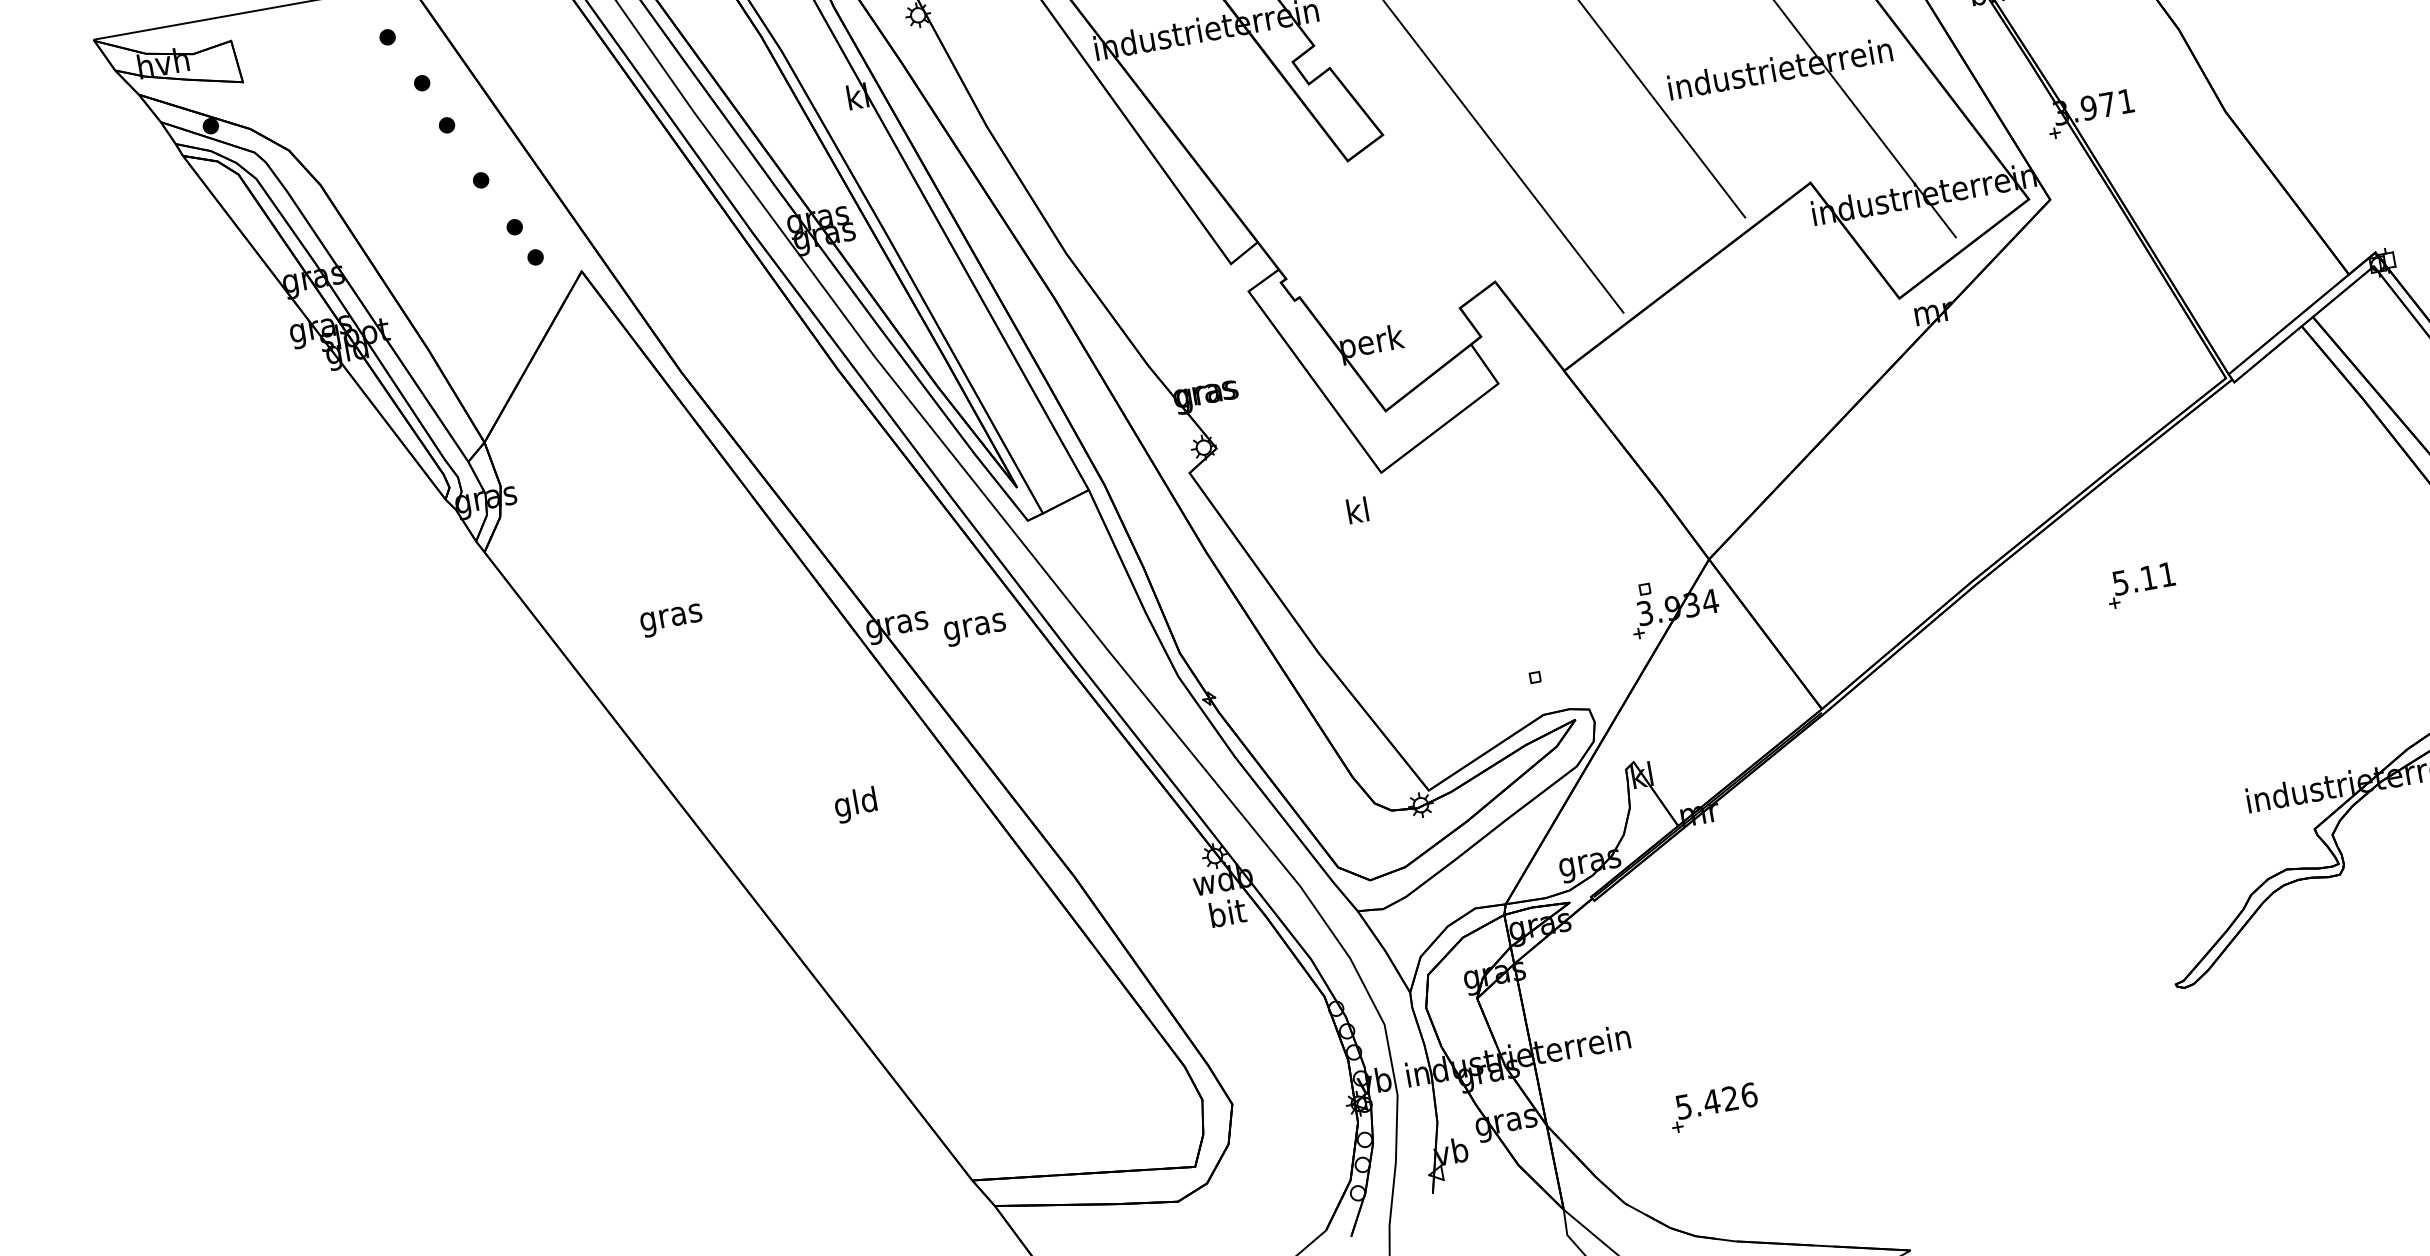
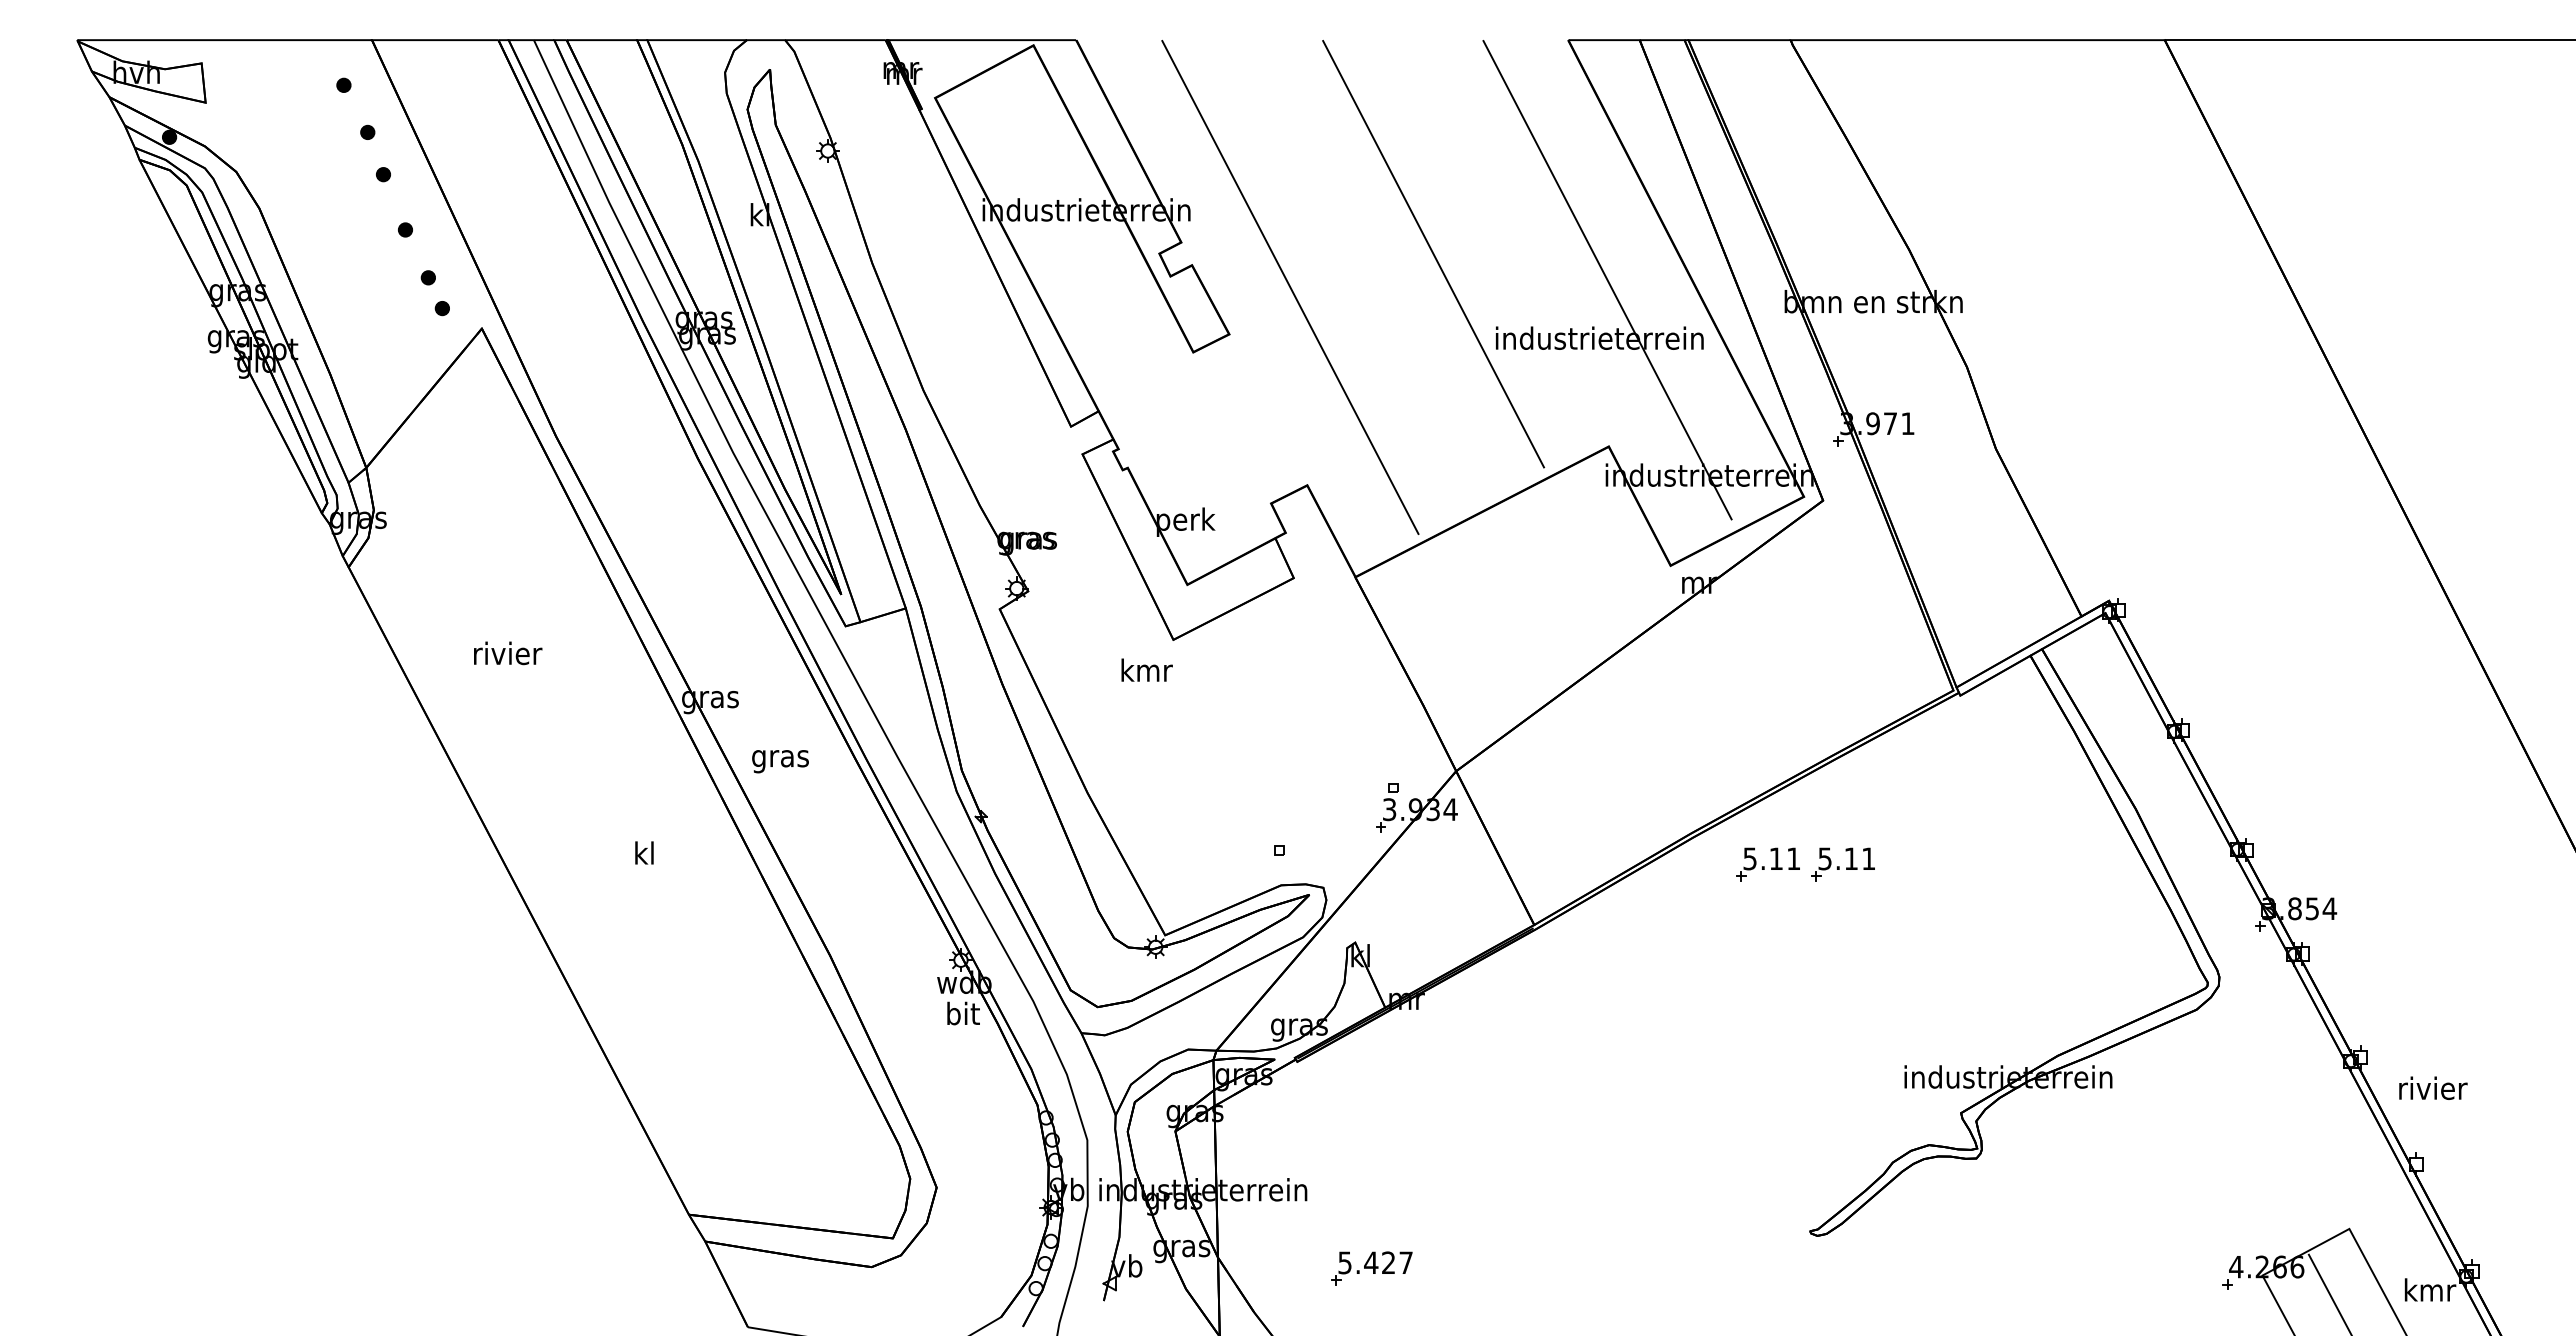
text: (1358, 509) -> (1146, 669), kl -> kmr
part: (2060, 599) -> (1767, 864), added
text: (672, 616) -> (508, 655), gras -> rivier
text: (975, 629) -> (780, 761), moved
text: (855, 804) -> (643, 855), gld -> kl
text: (1749, 1094) -> (1406, 1262), 5.426 -> 5.427

